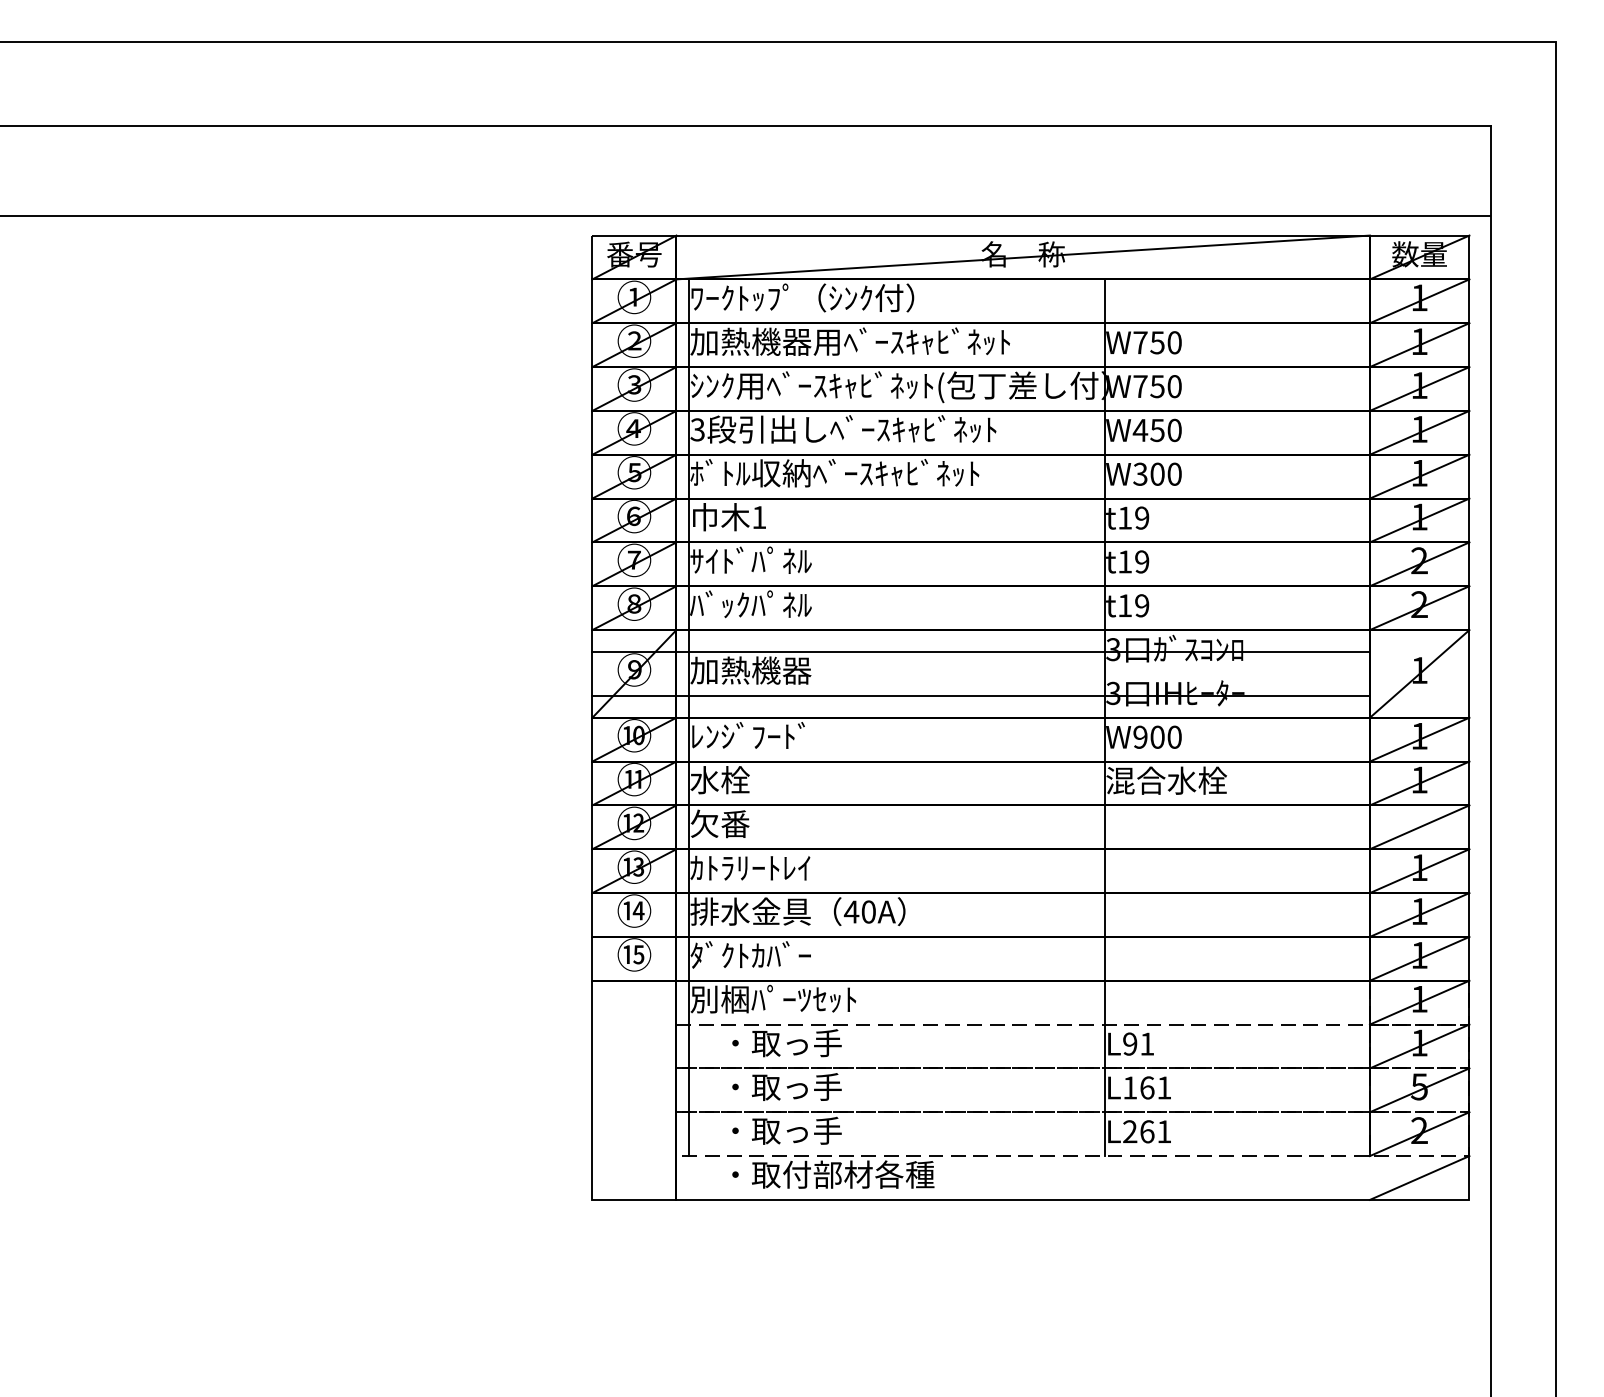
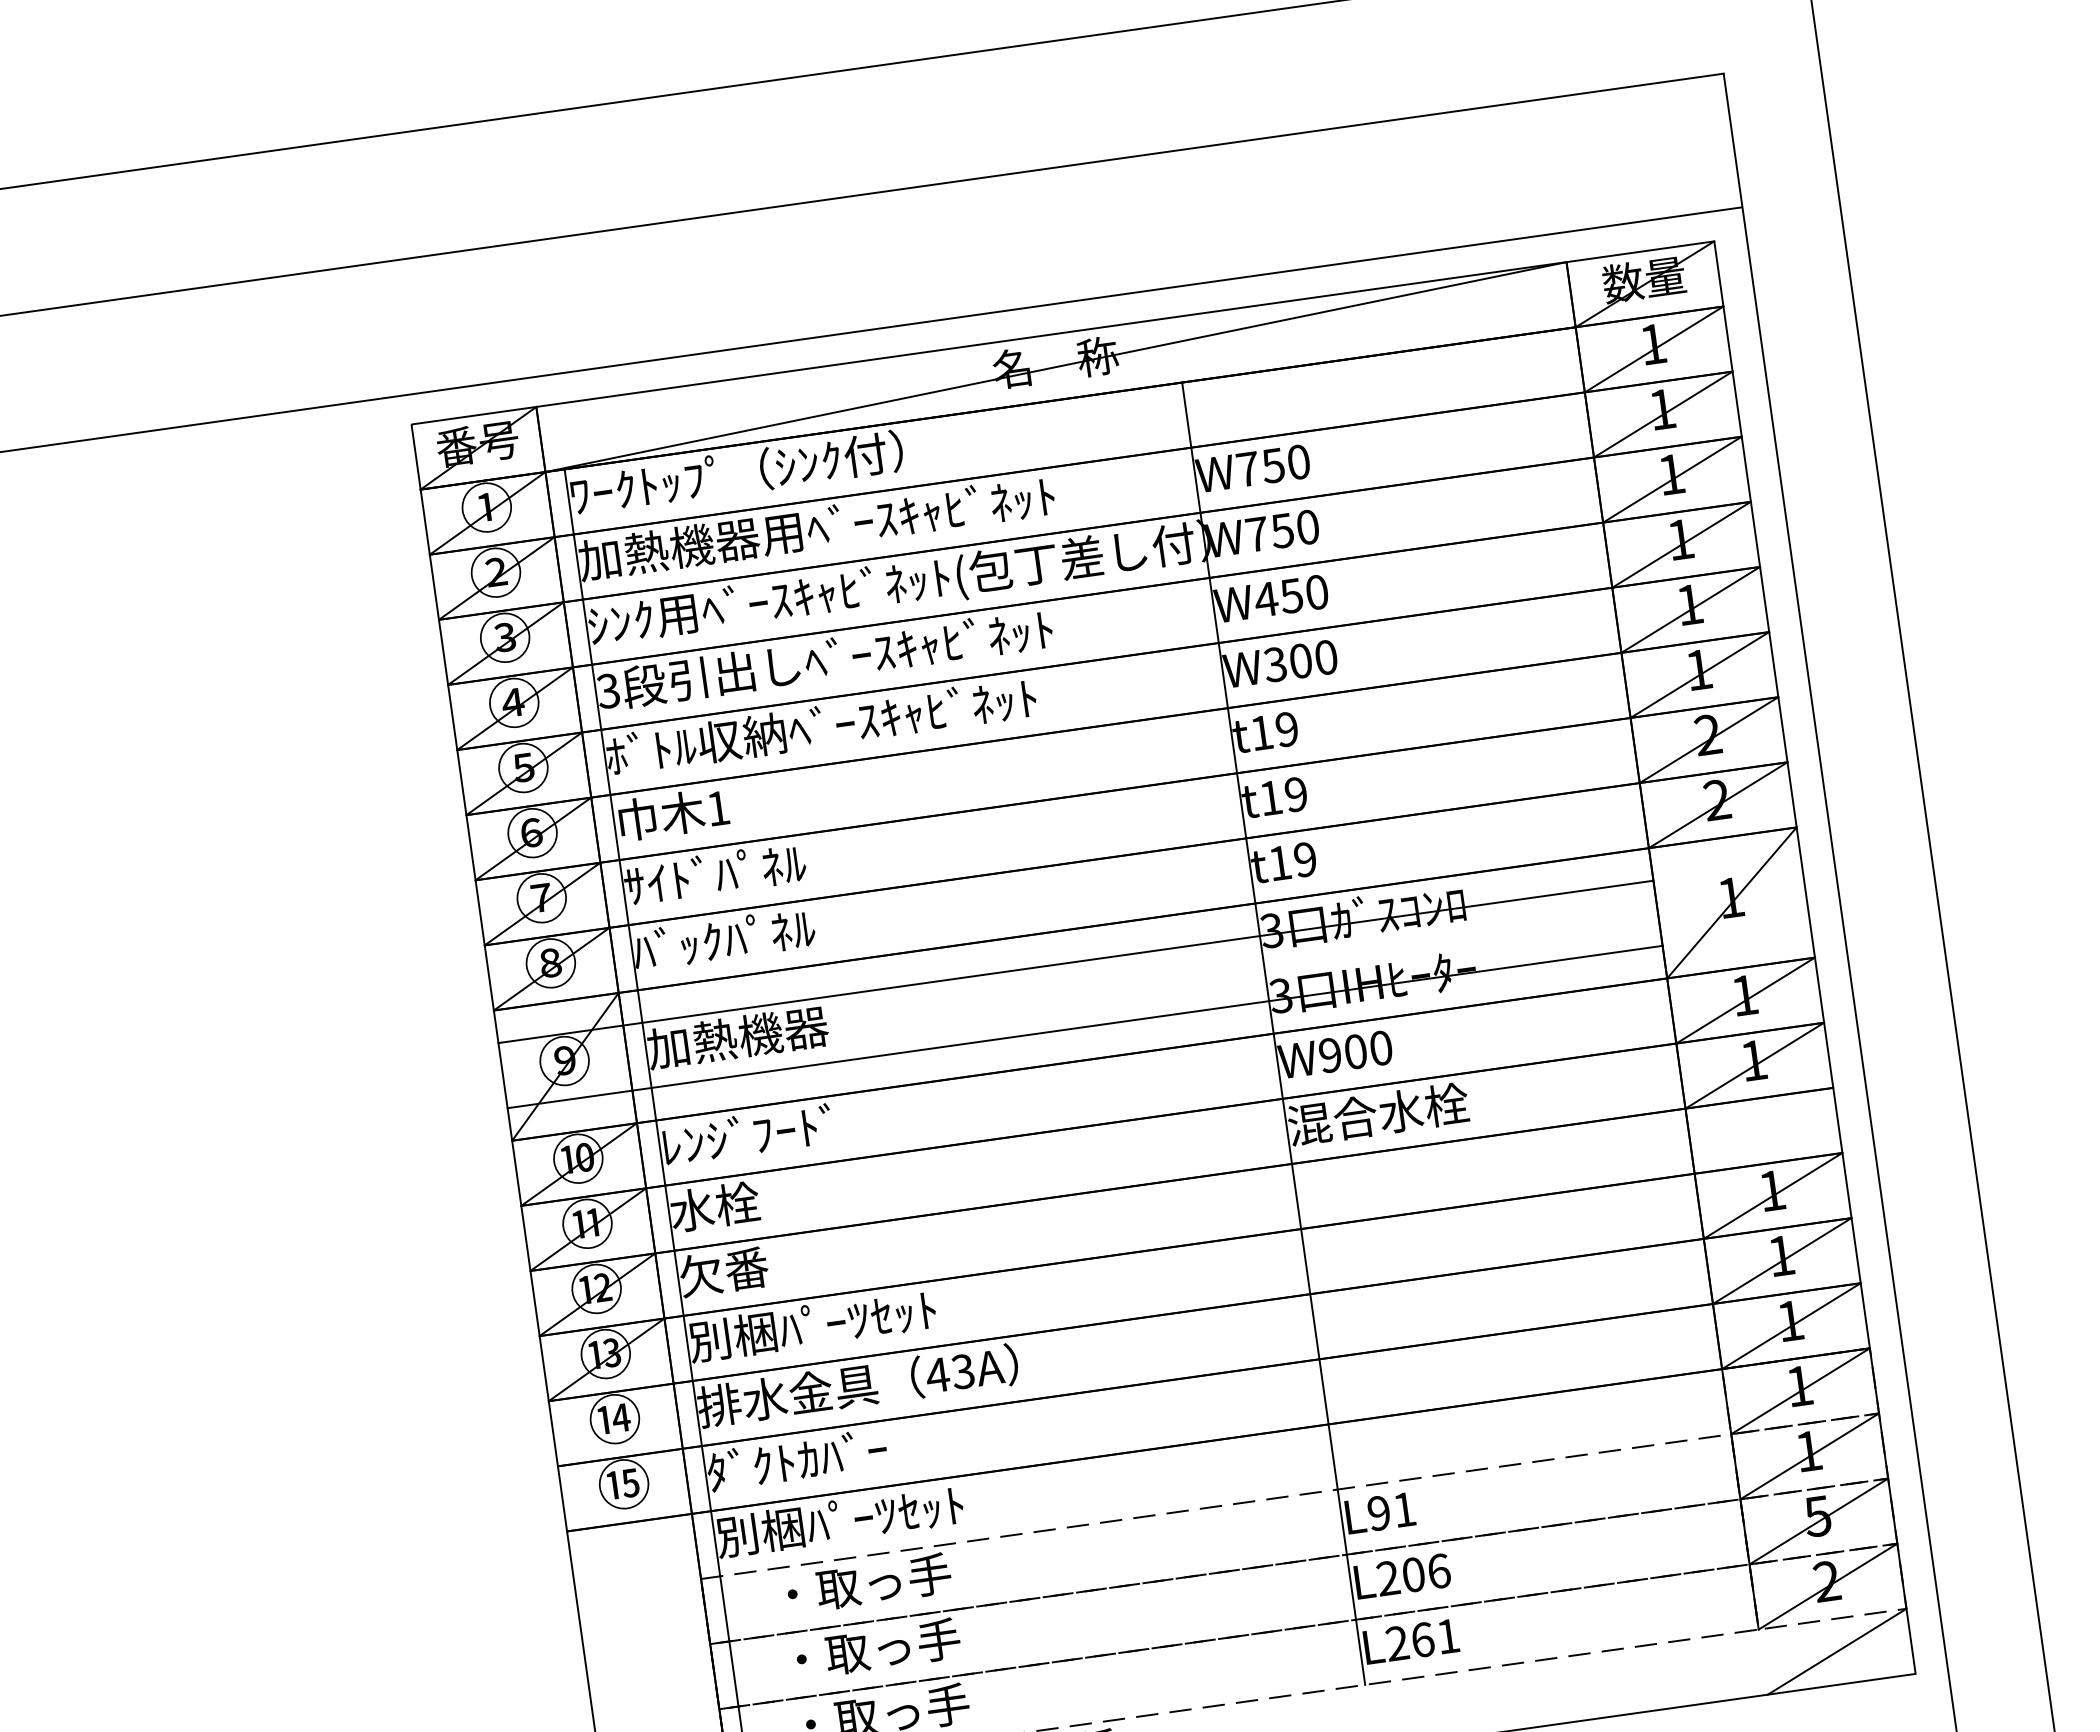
line: (1419, 827) -> (1763, 1131), removed
text: (773, 867) -> (812, 1325), ｶﾄﾗﾘｰﾄﾚｲ -> 別梱ﾊﾟｰﾂｾｯﾄ
text: (868, 911) -> (962, 1370), 40A -> 43A
text: (1147, 1087) -> (1413, 1574), L161 -> L206

